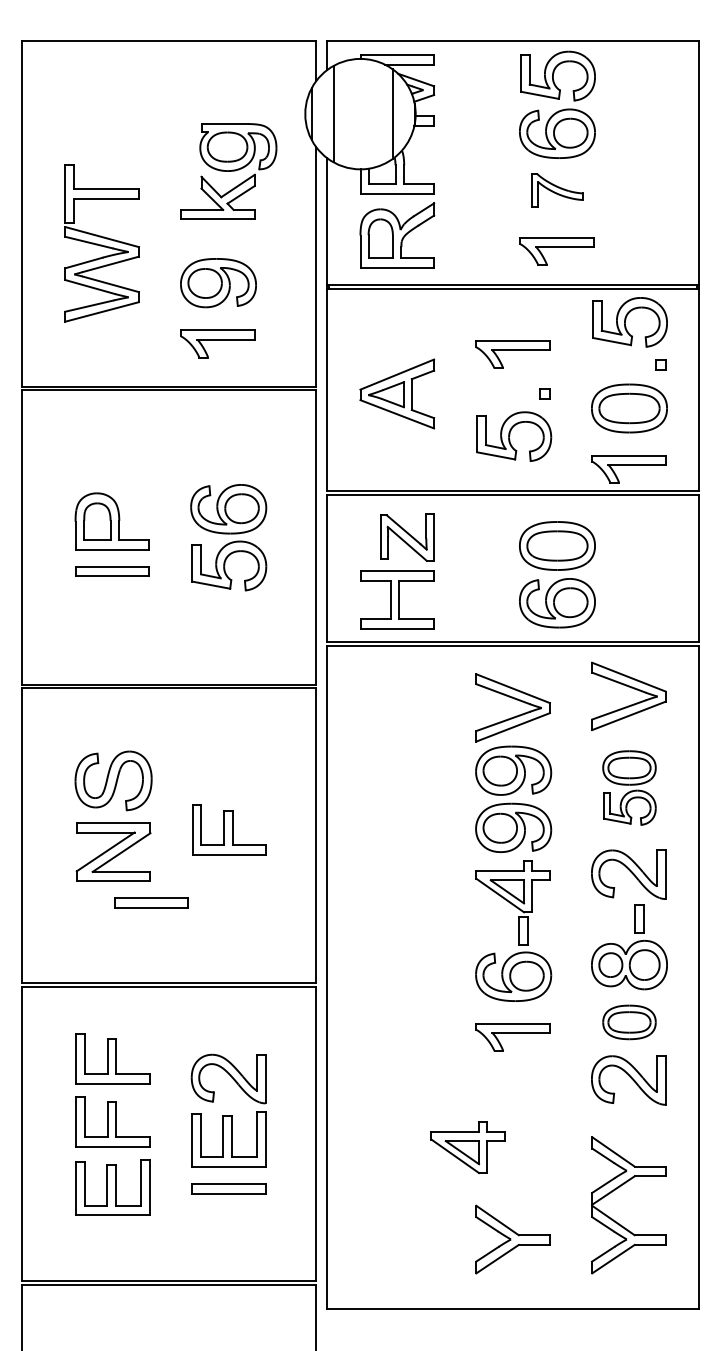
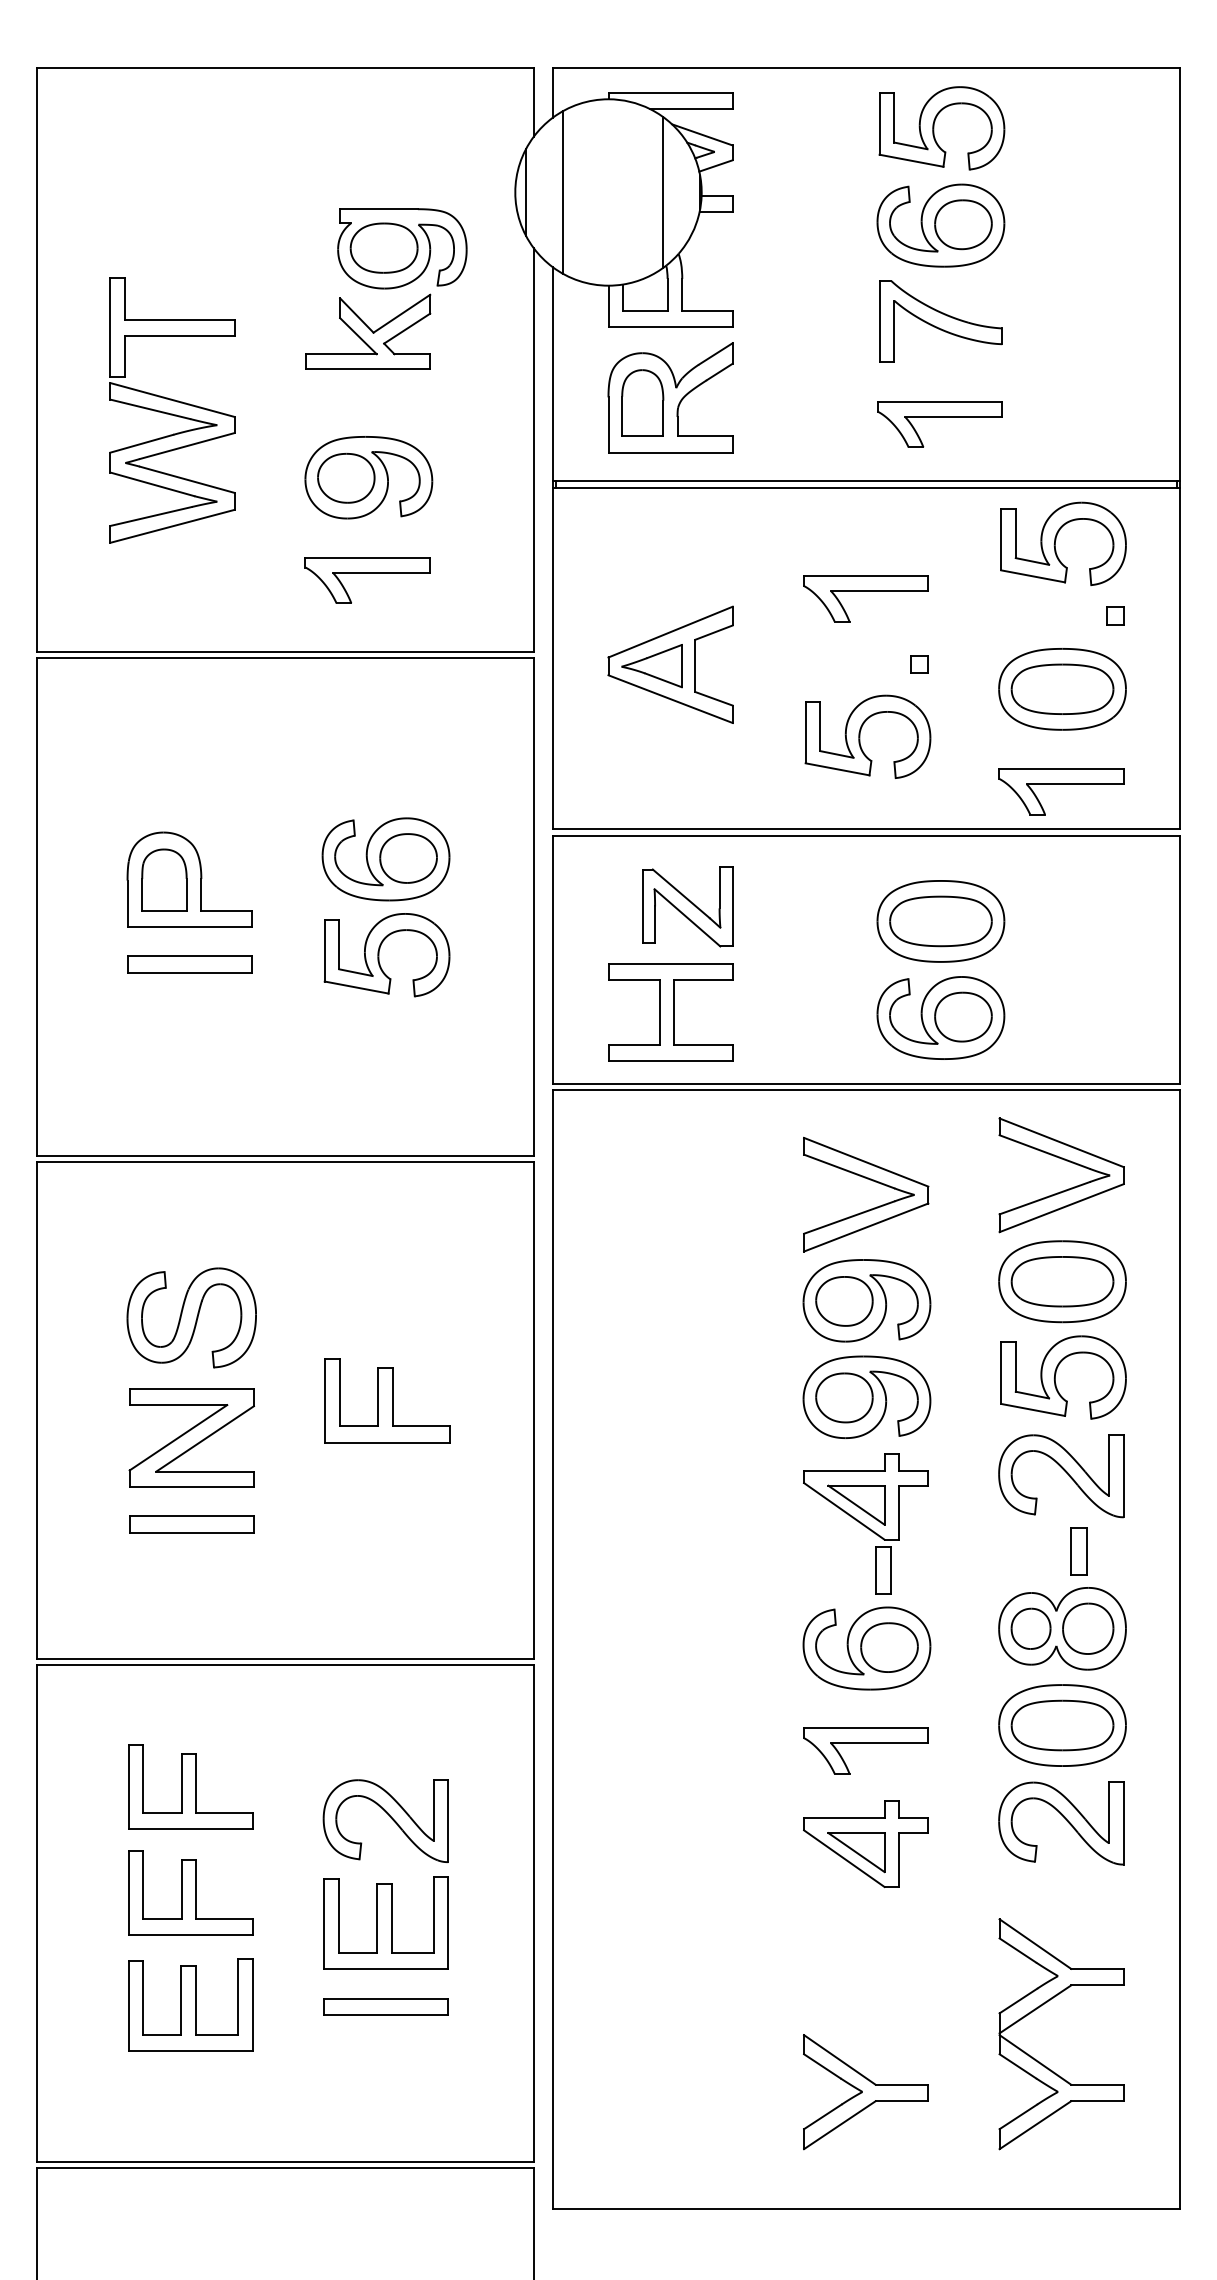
part: (557, 190) -> (941, 321), size x1.43
part: (629, 787) -> (1062, 1329), size x1.43
part: (151, 902) -> (191, 1523), moved
part: (629, 1022) -> (1062, 1725), size x1.43
part: (467, 1147) -> (865, 1843), moved

